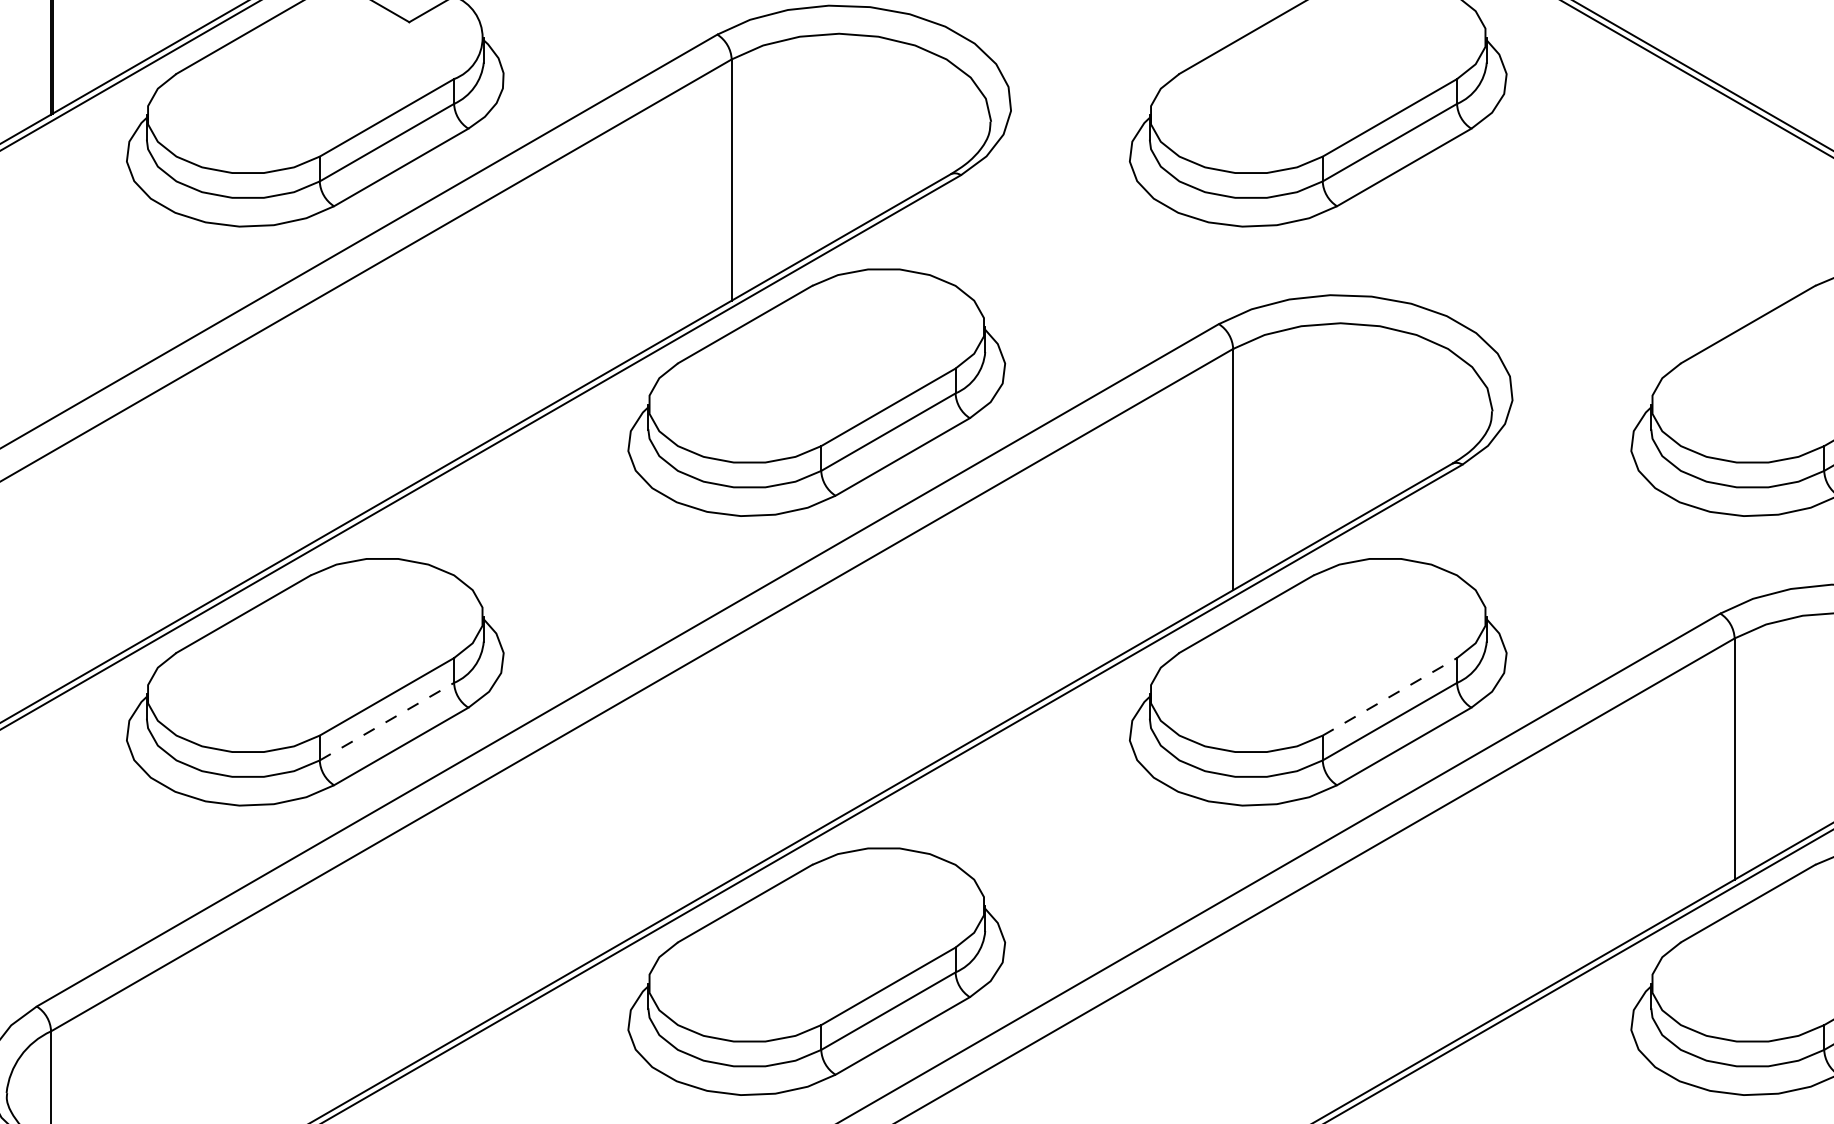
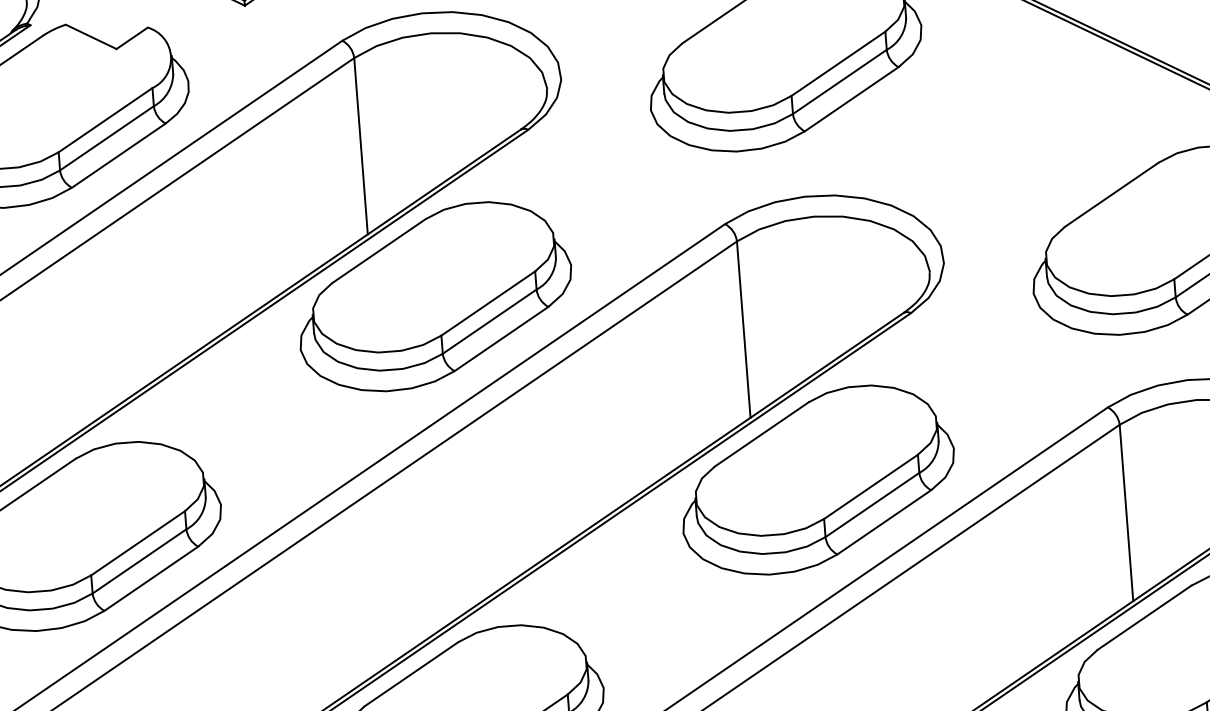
line: (1389, 696) -> (870, 486), dashed -> solid
line: (386, 721) -> (139, 561), dashed -> solid

